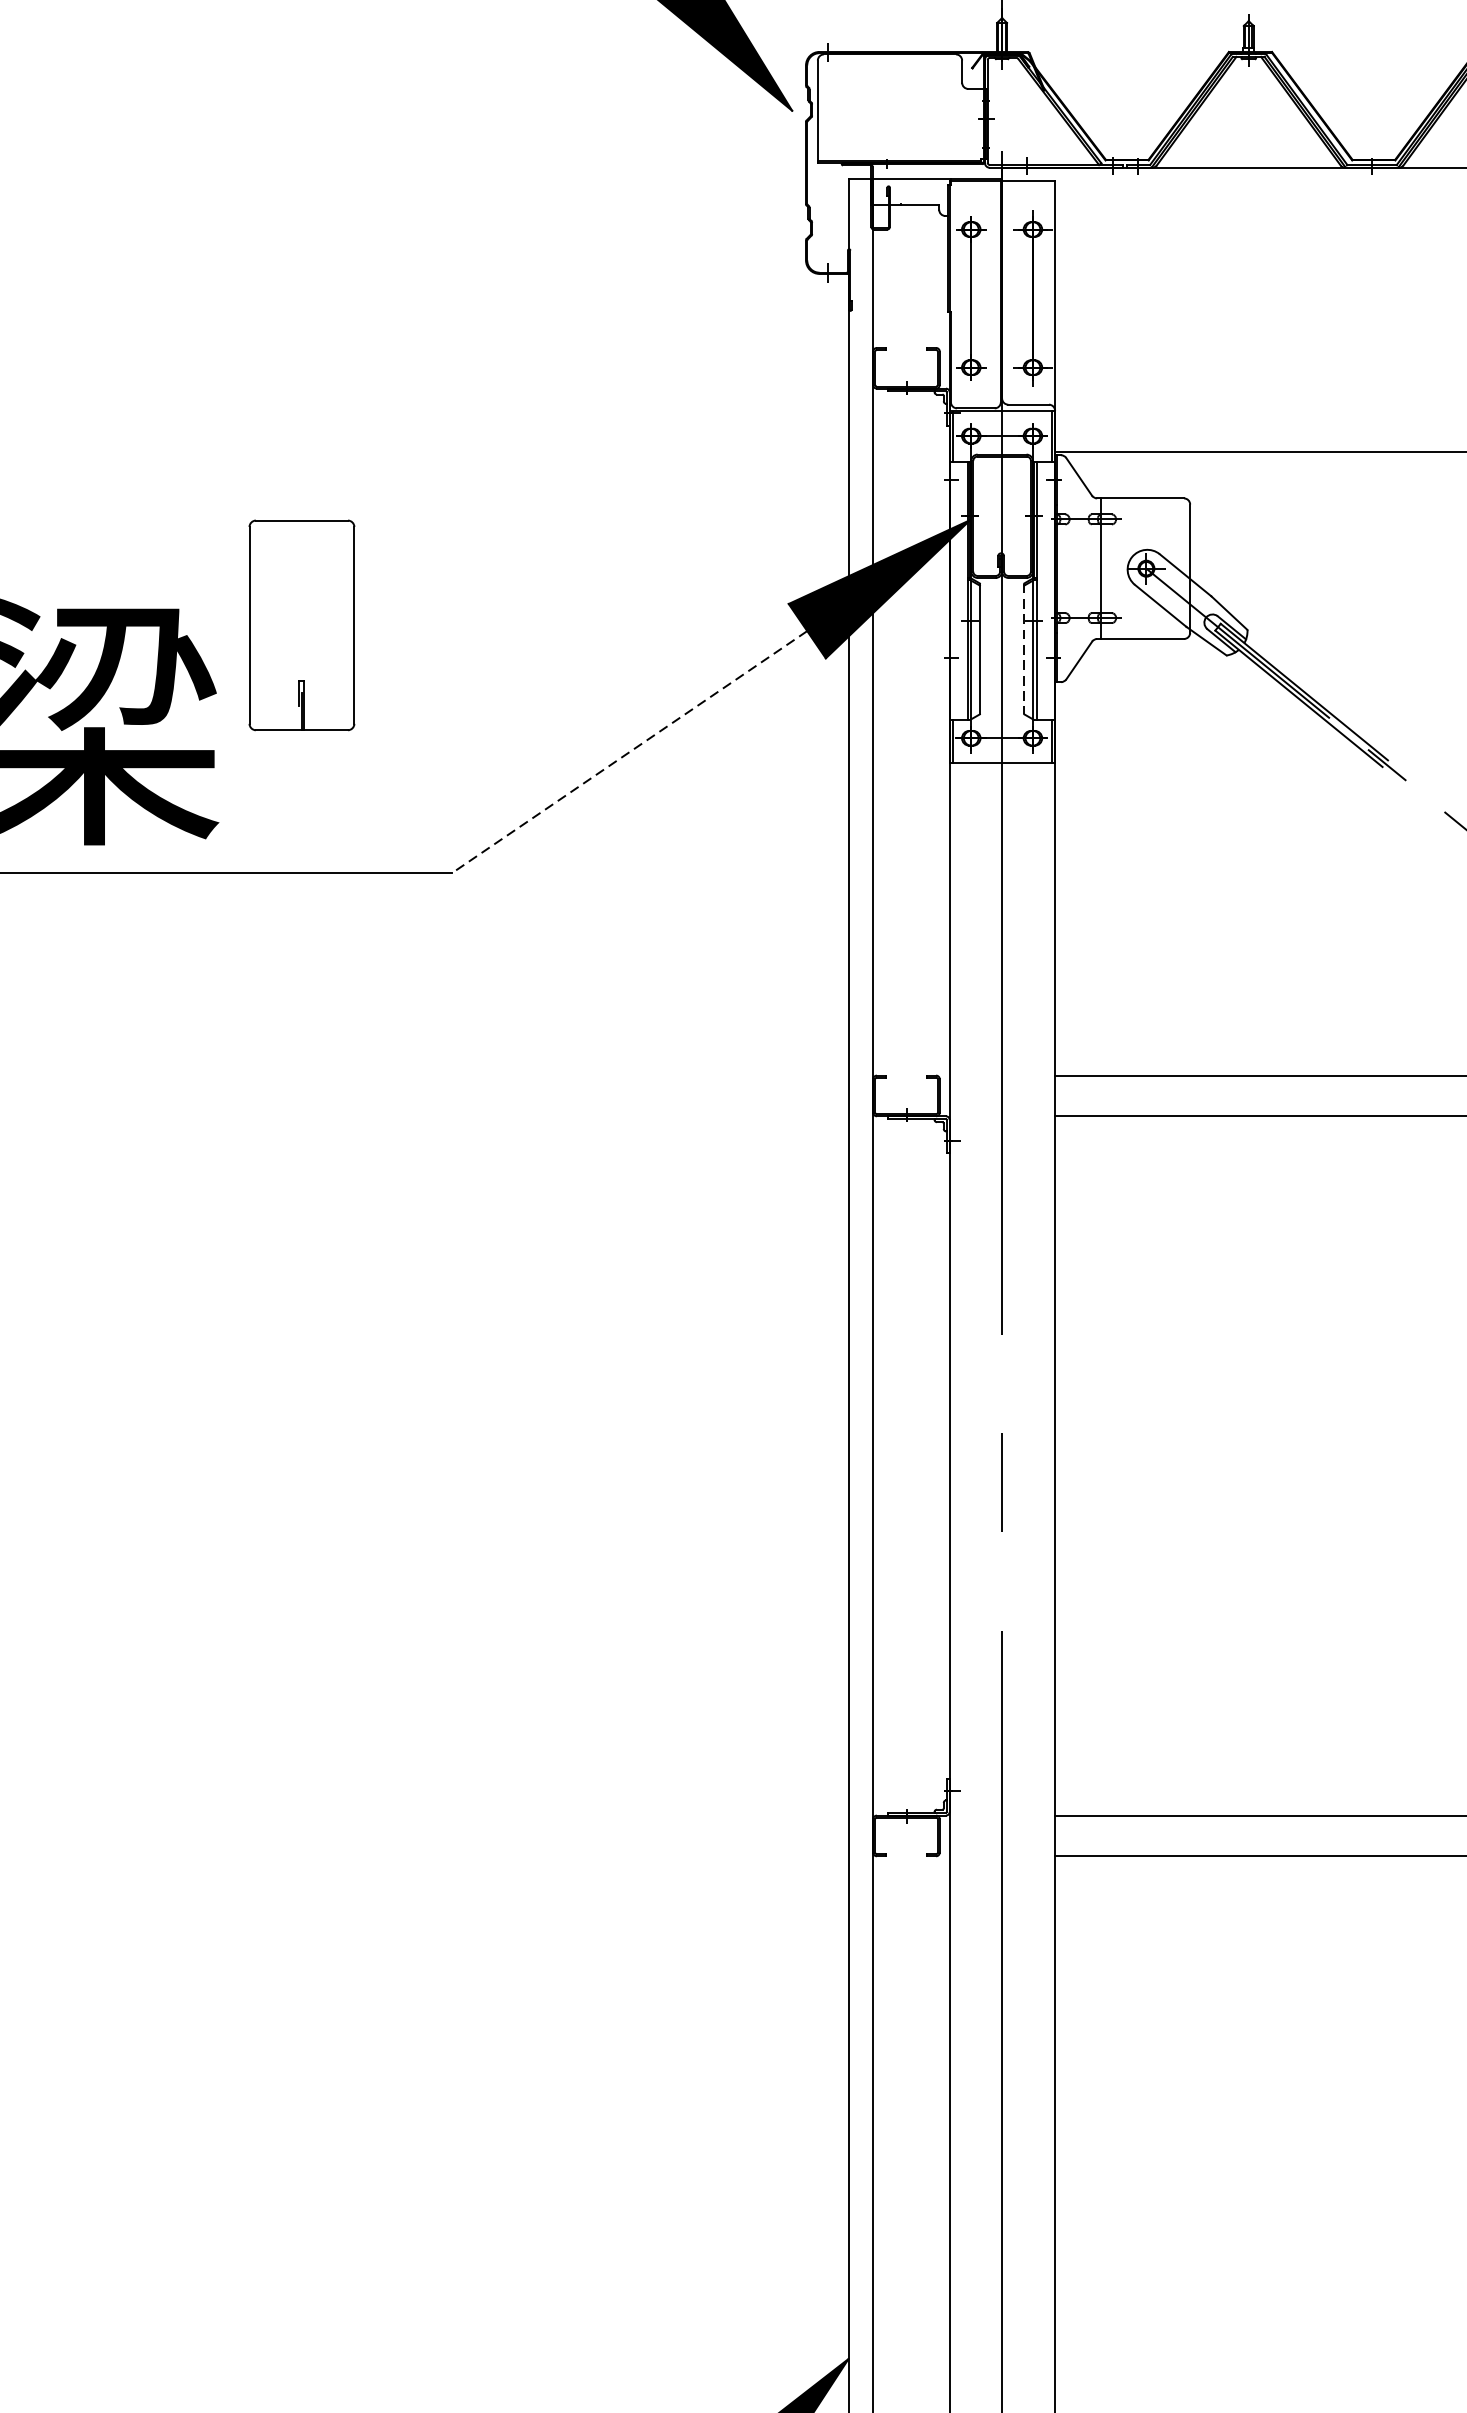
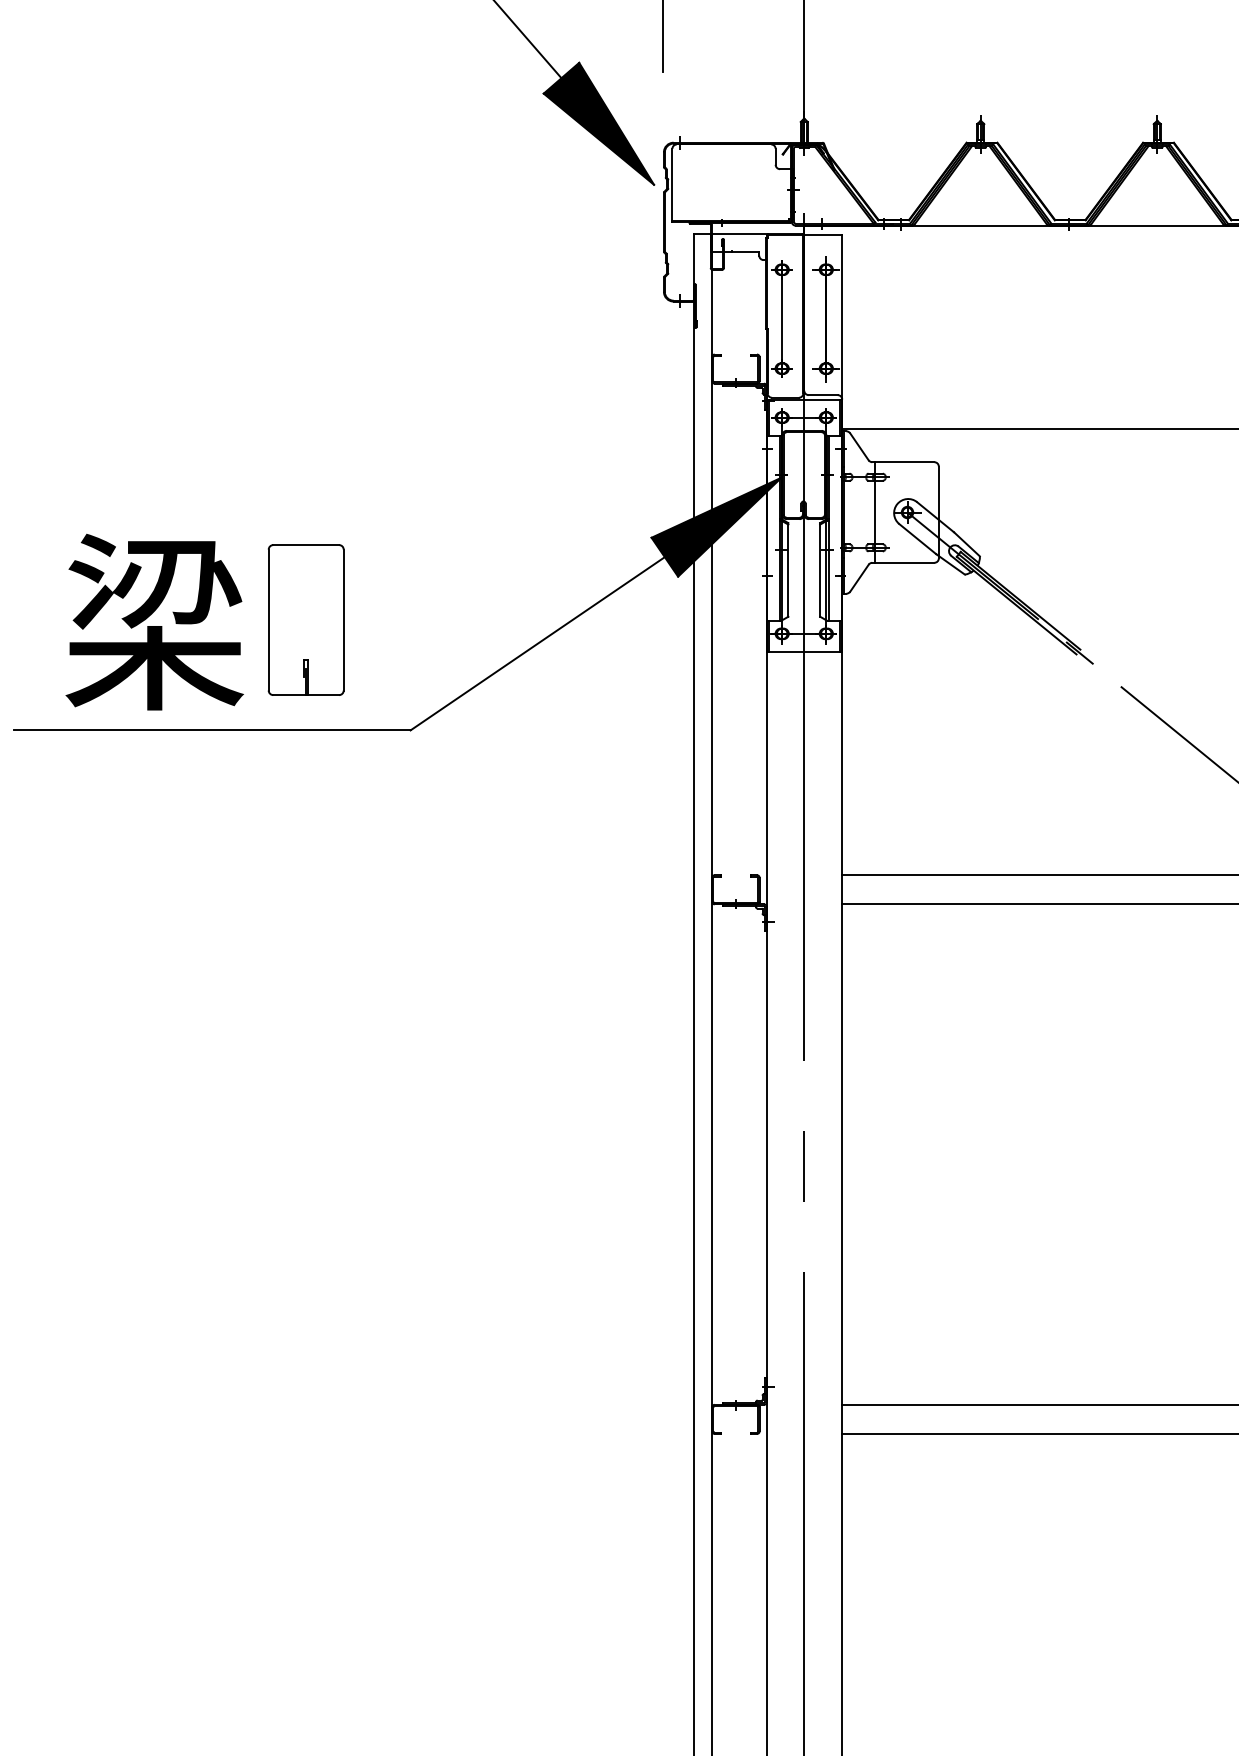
part: (300, 624) -> (305, 619), moved
line: (1024, 648) -> (820, 569), dashed -> solid
line: (629, 751) -> (537, 643), dashed -> solid

